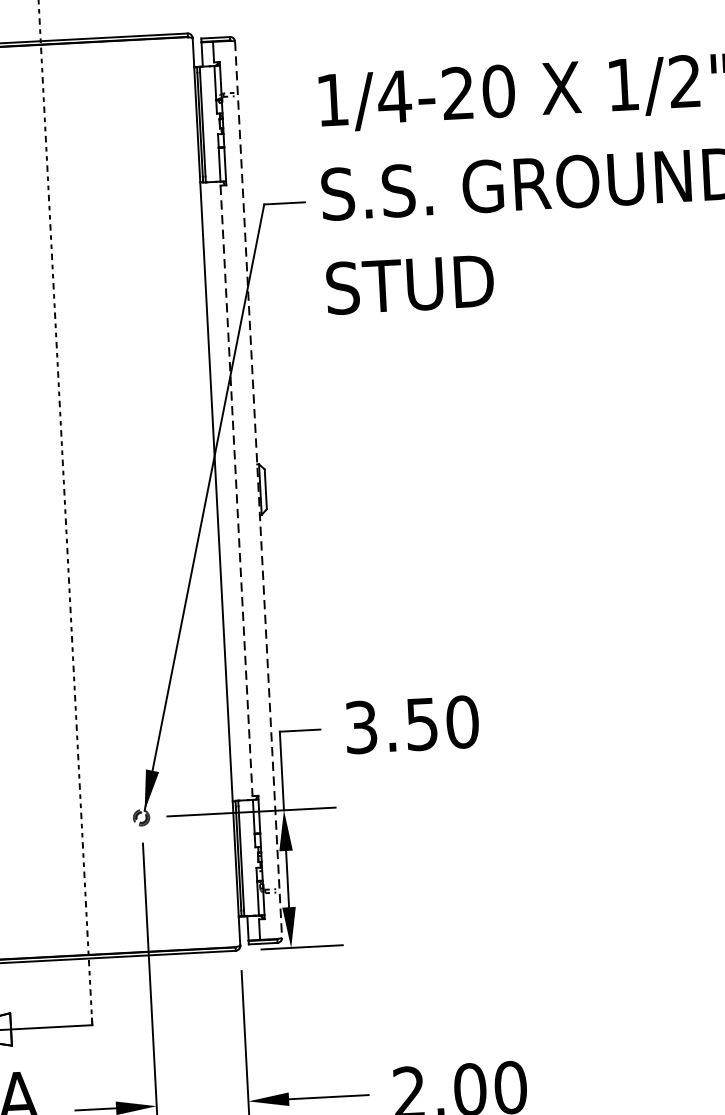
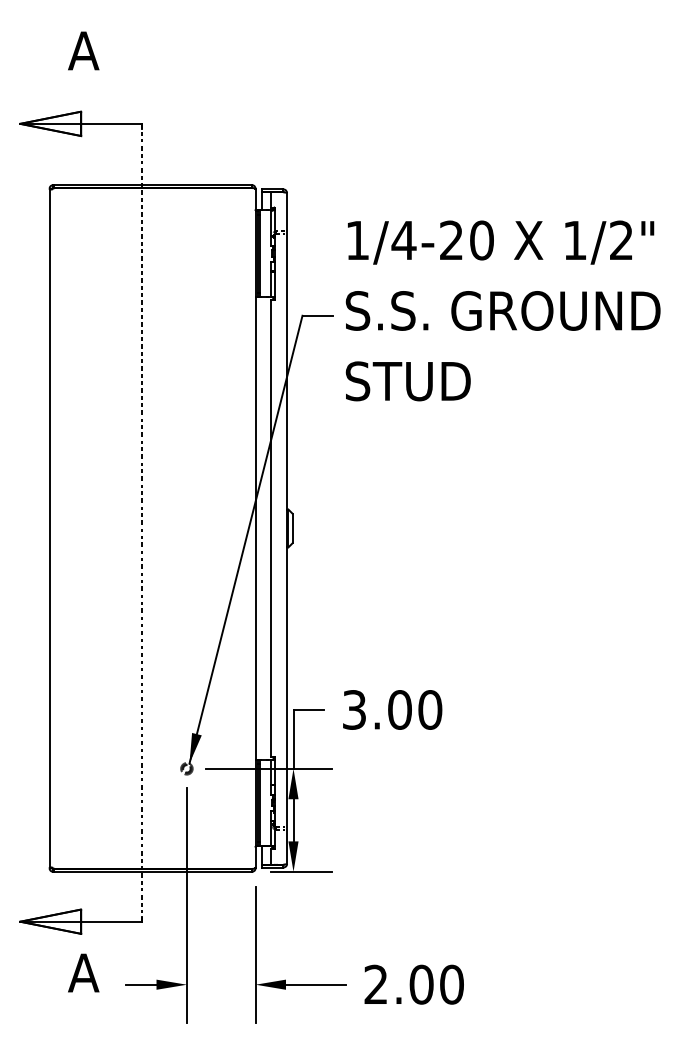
line: (259, 489) -> (287, 528), dashed -> solid
line: (236, 490) -> (270, 528), dashed -> solid
text: (421, 723) -> (399, 709), 3.50 -> 3.00

